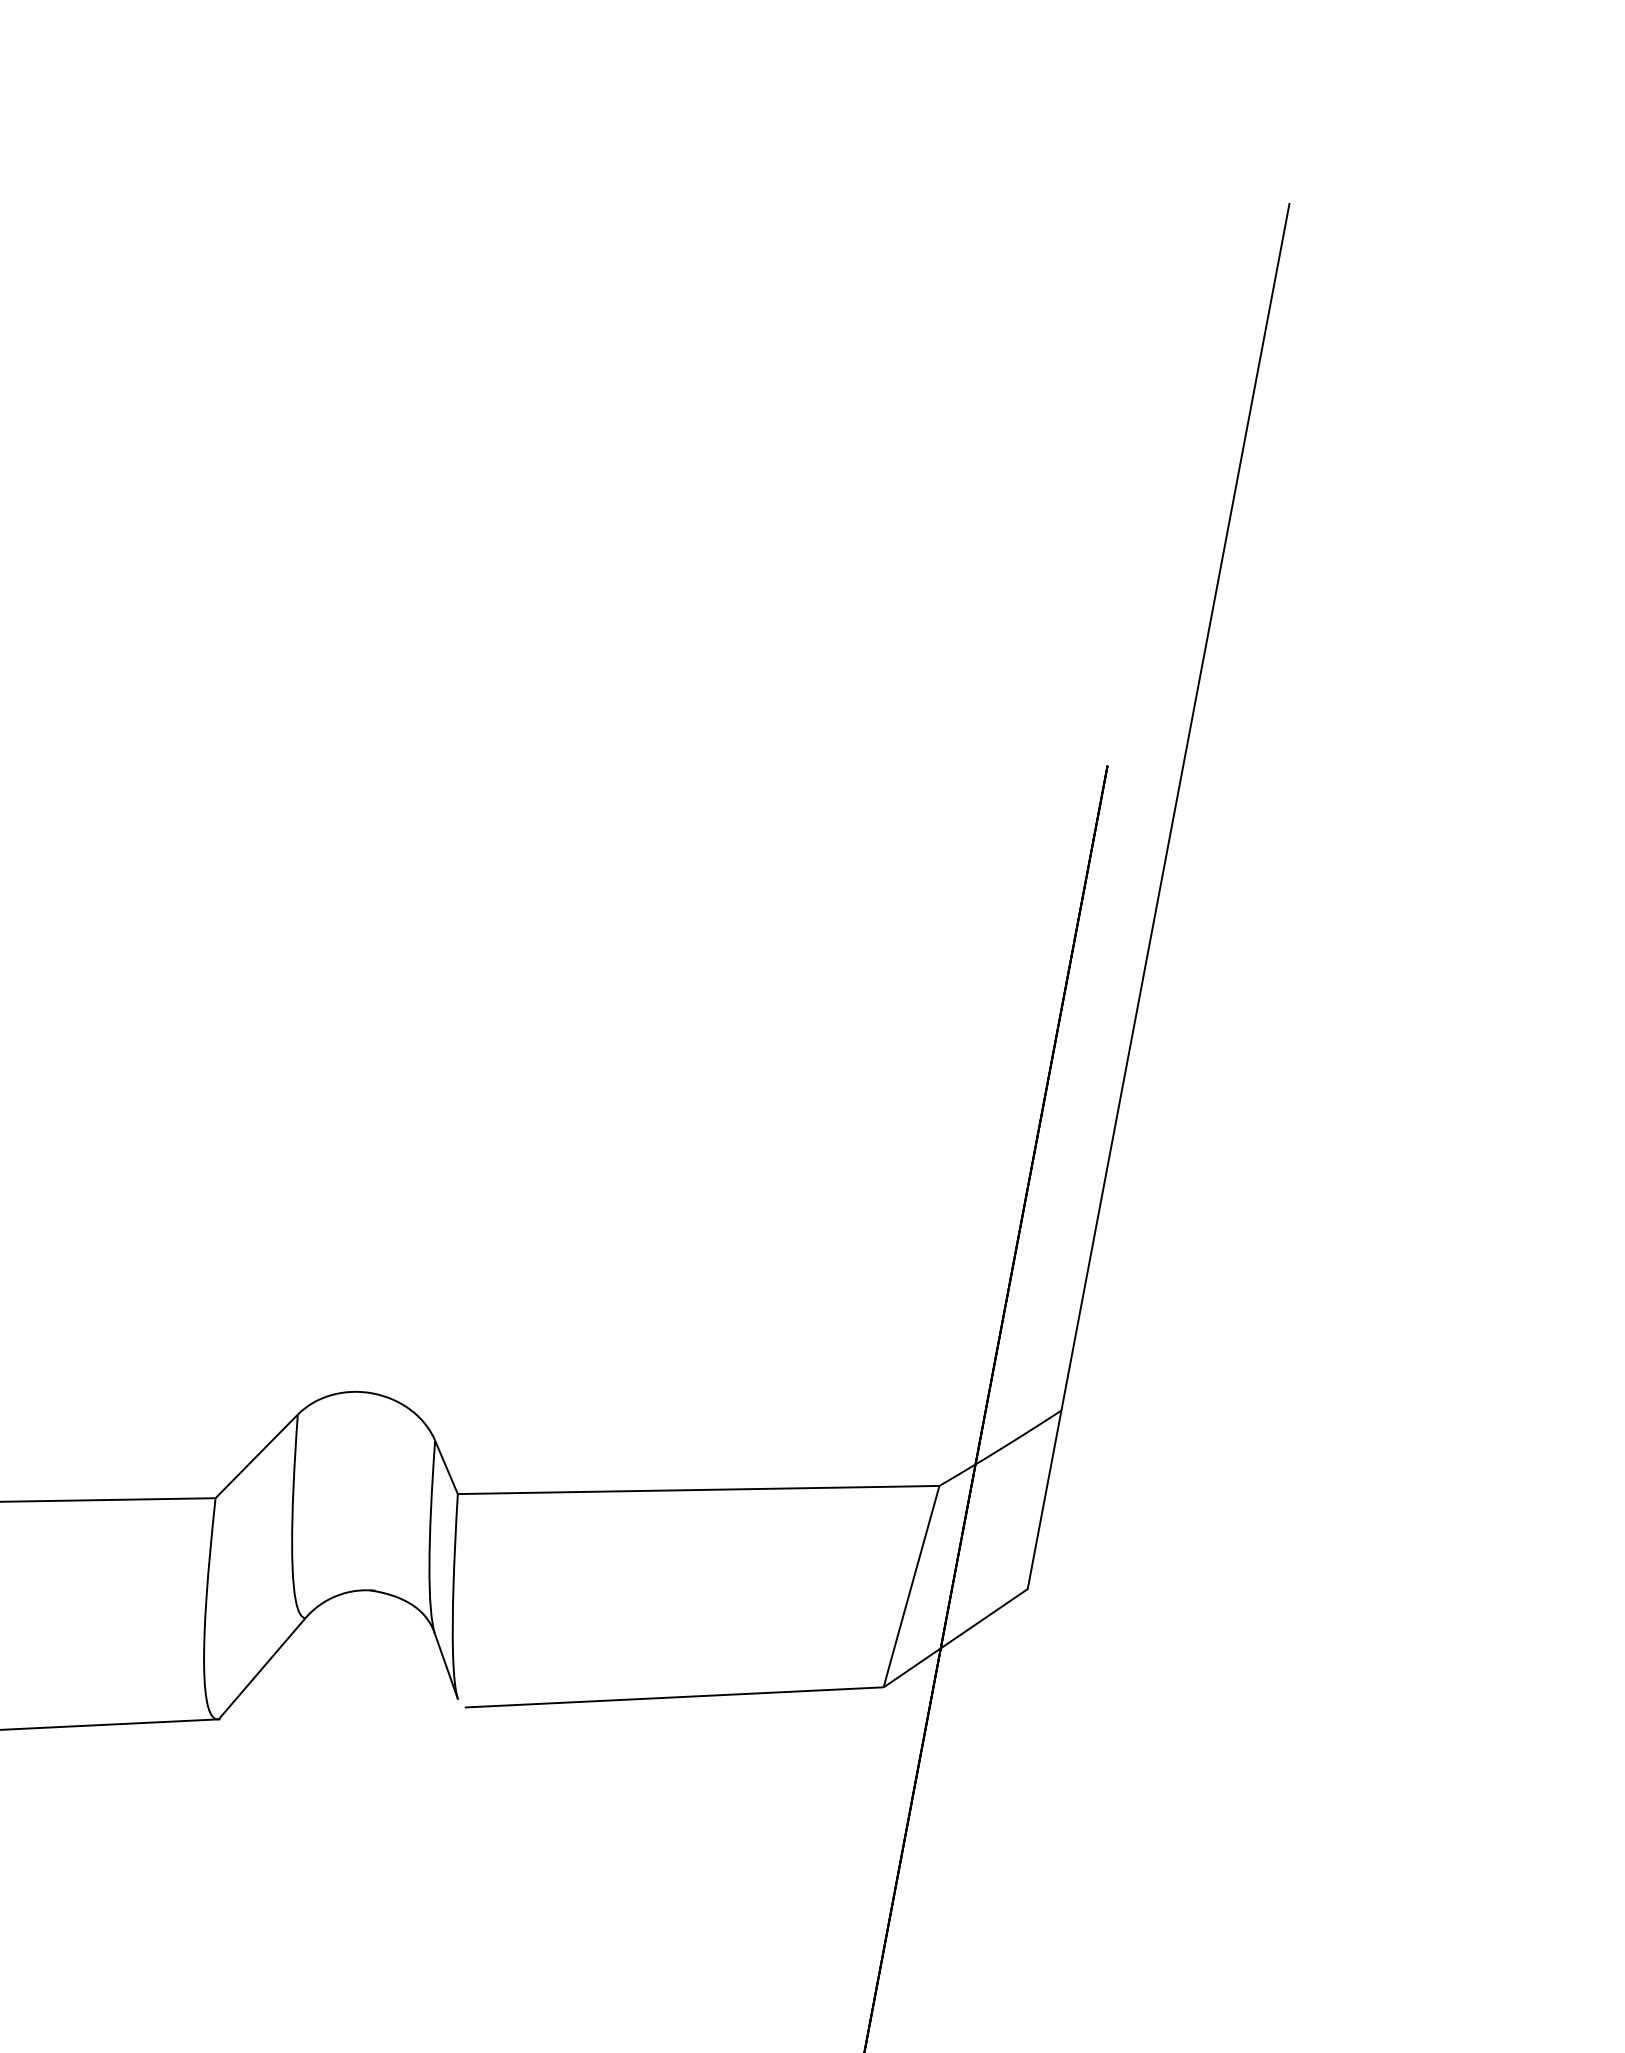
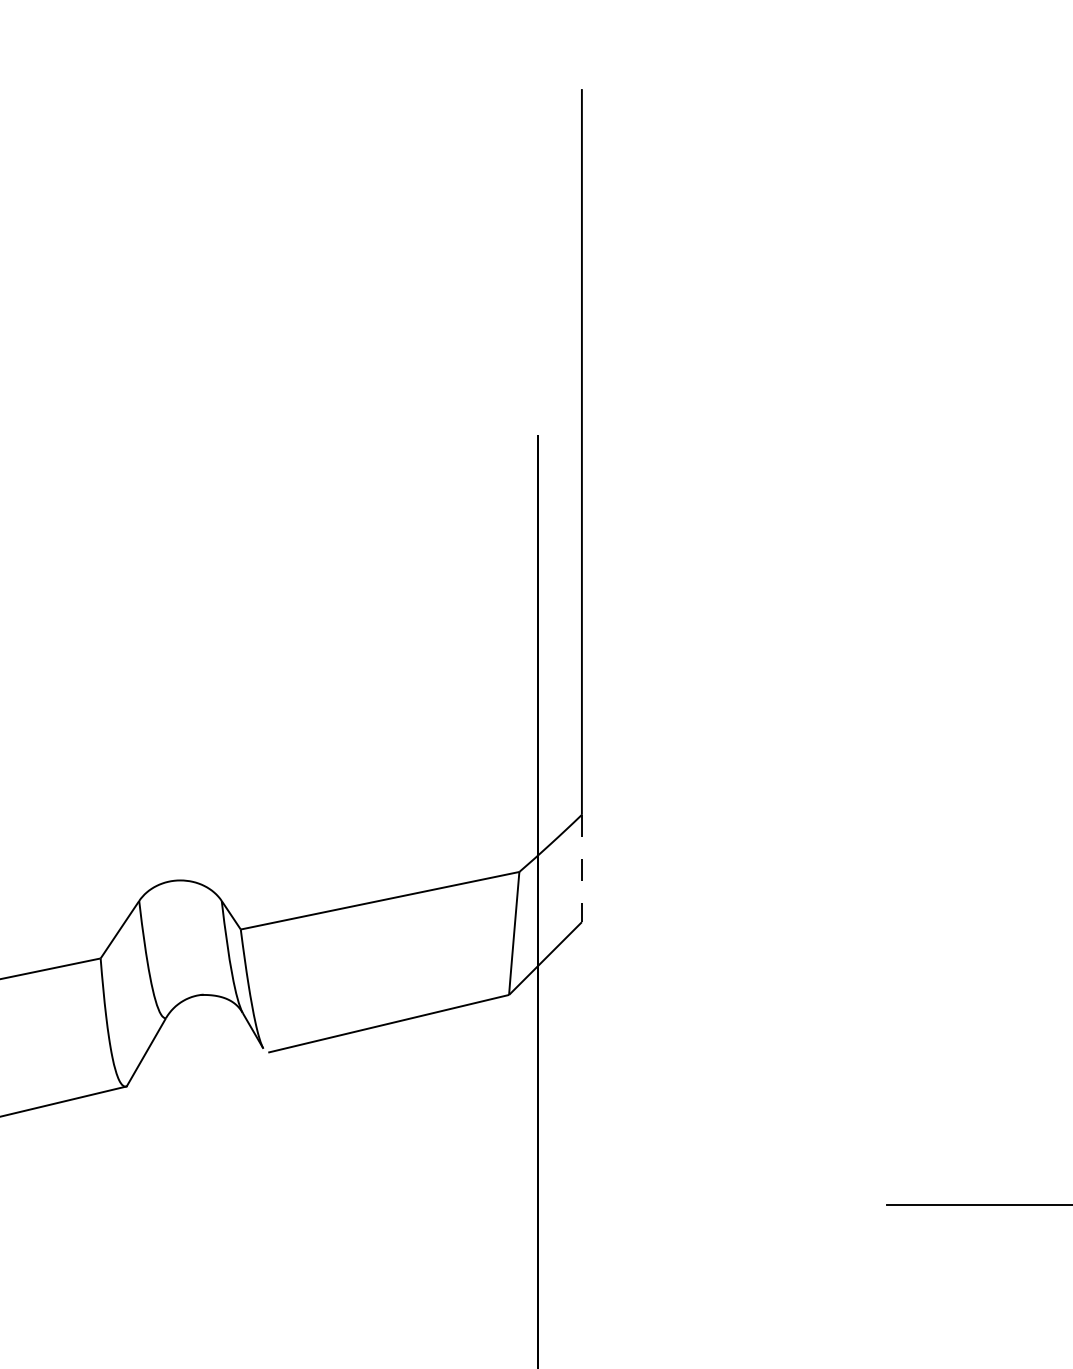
line: (1043, 1499) -> (581, 868), solid -> dashed

